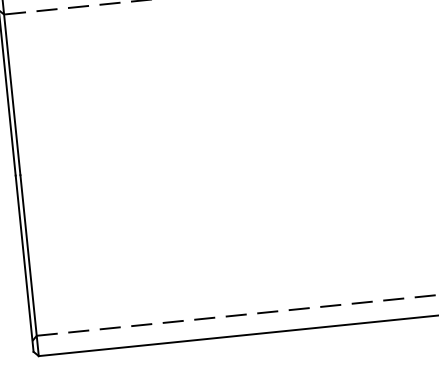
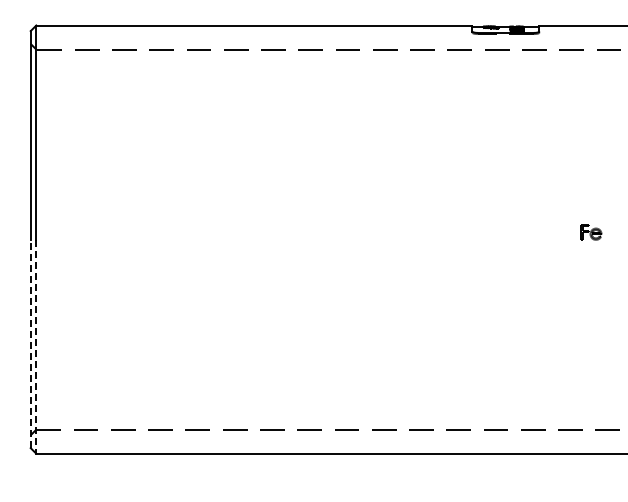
line: (24, 263) -> (30, 343), solid -> dashed
line: (29, 266) -> (36, 347), solid -> dashed

